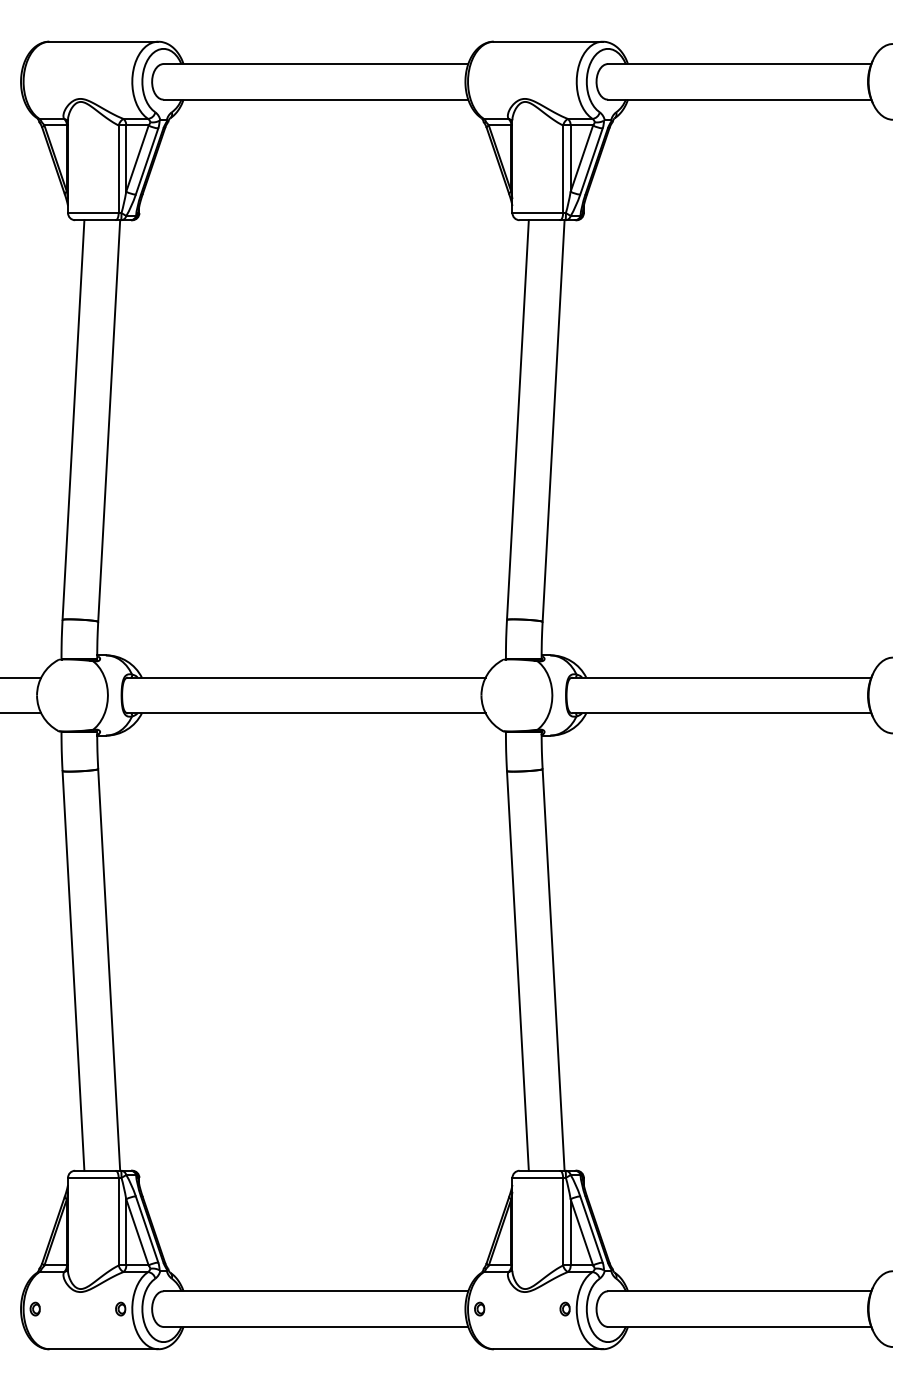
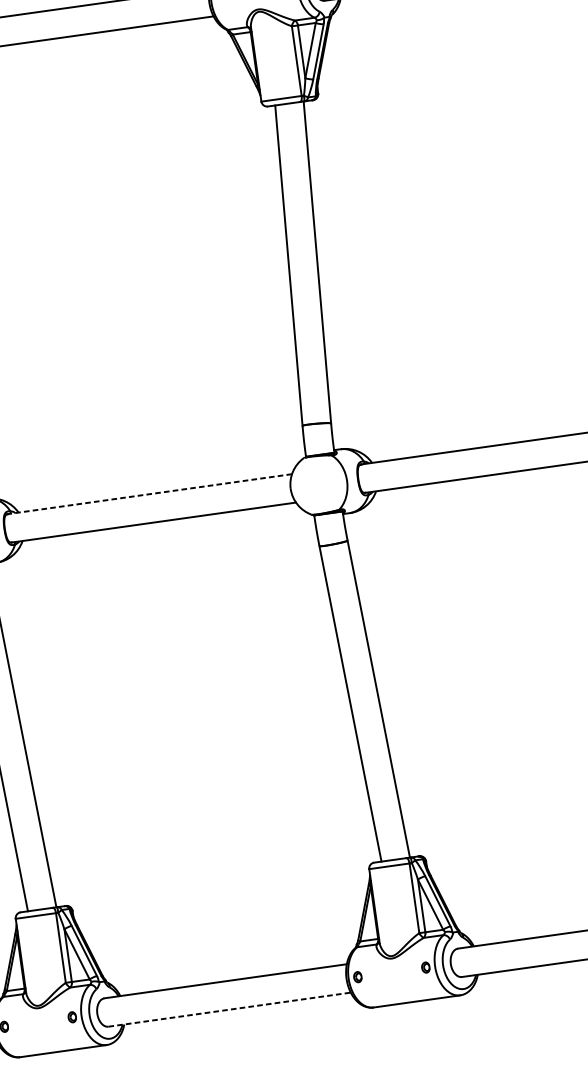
line: (307, 677) -> (150, 493), solid -> dashed
line: (316, 1326) -> (230, 1009), solid -> dashed

